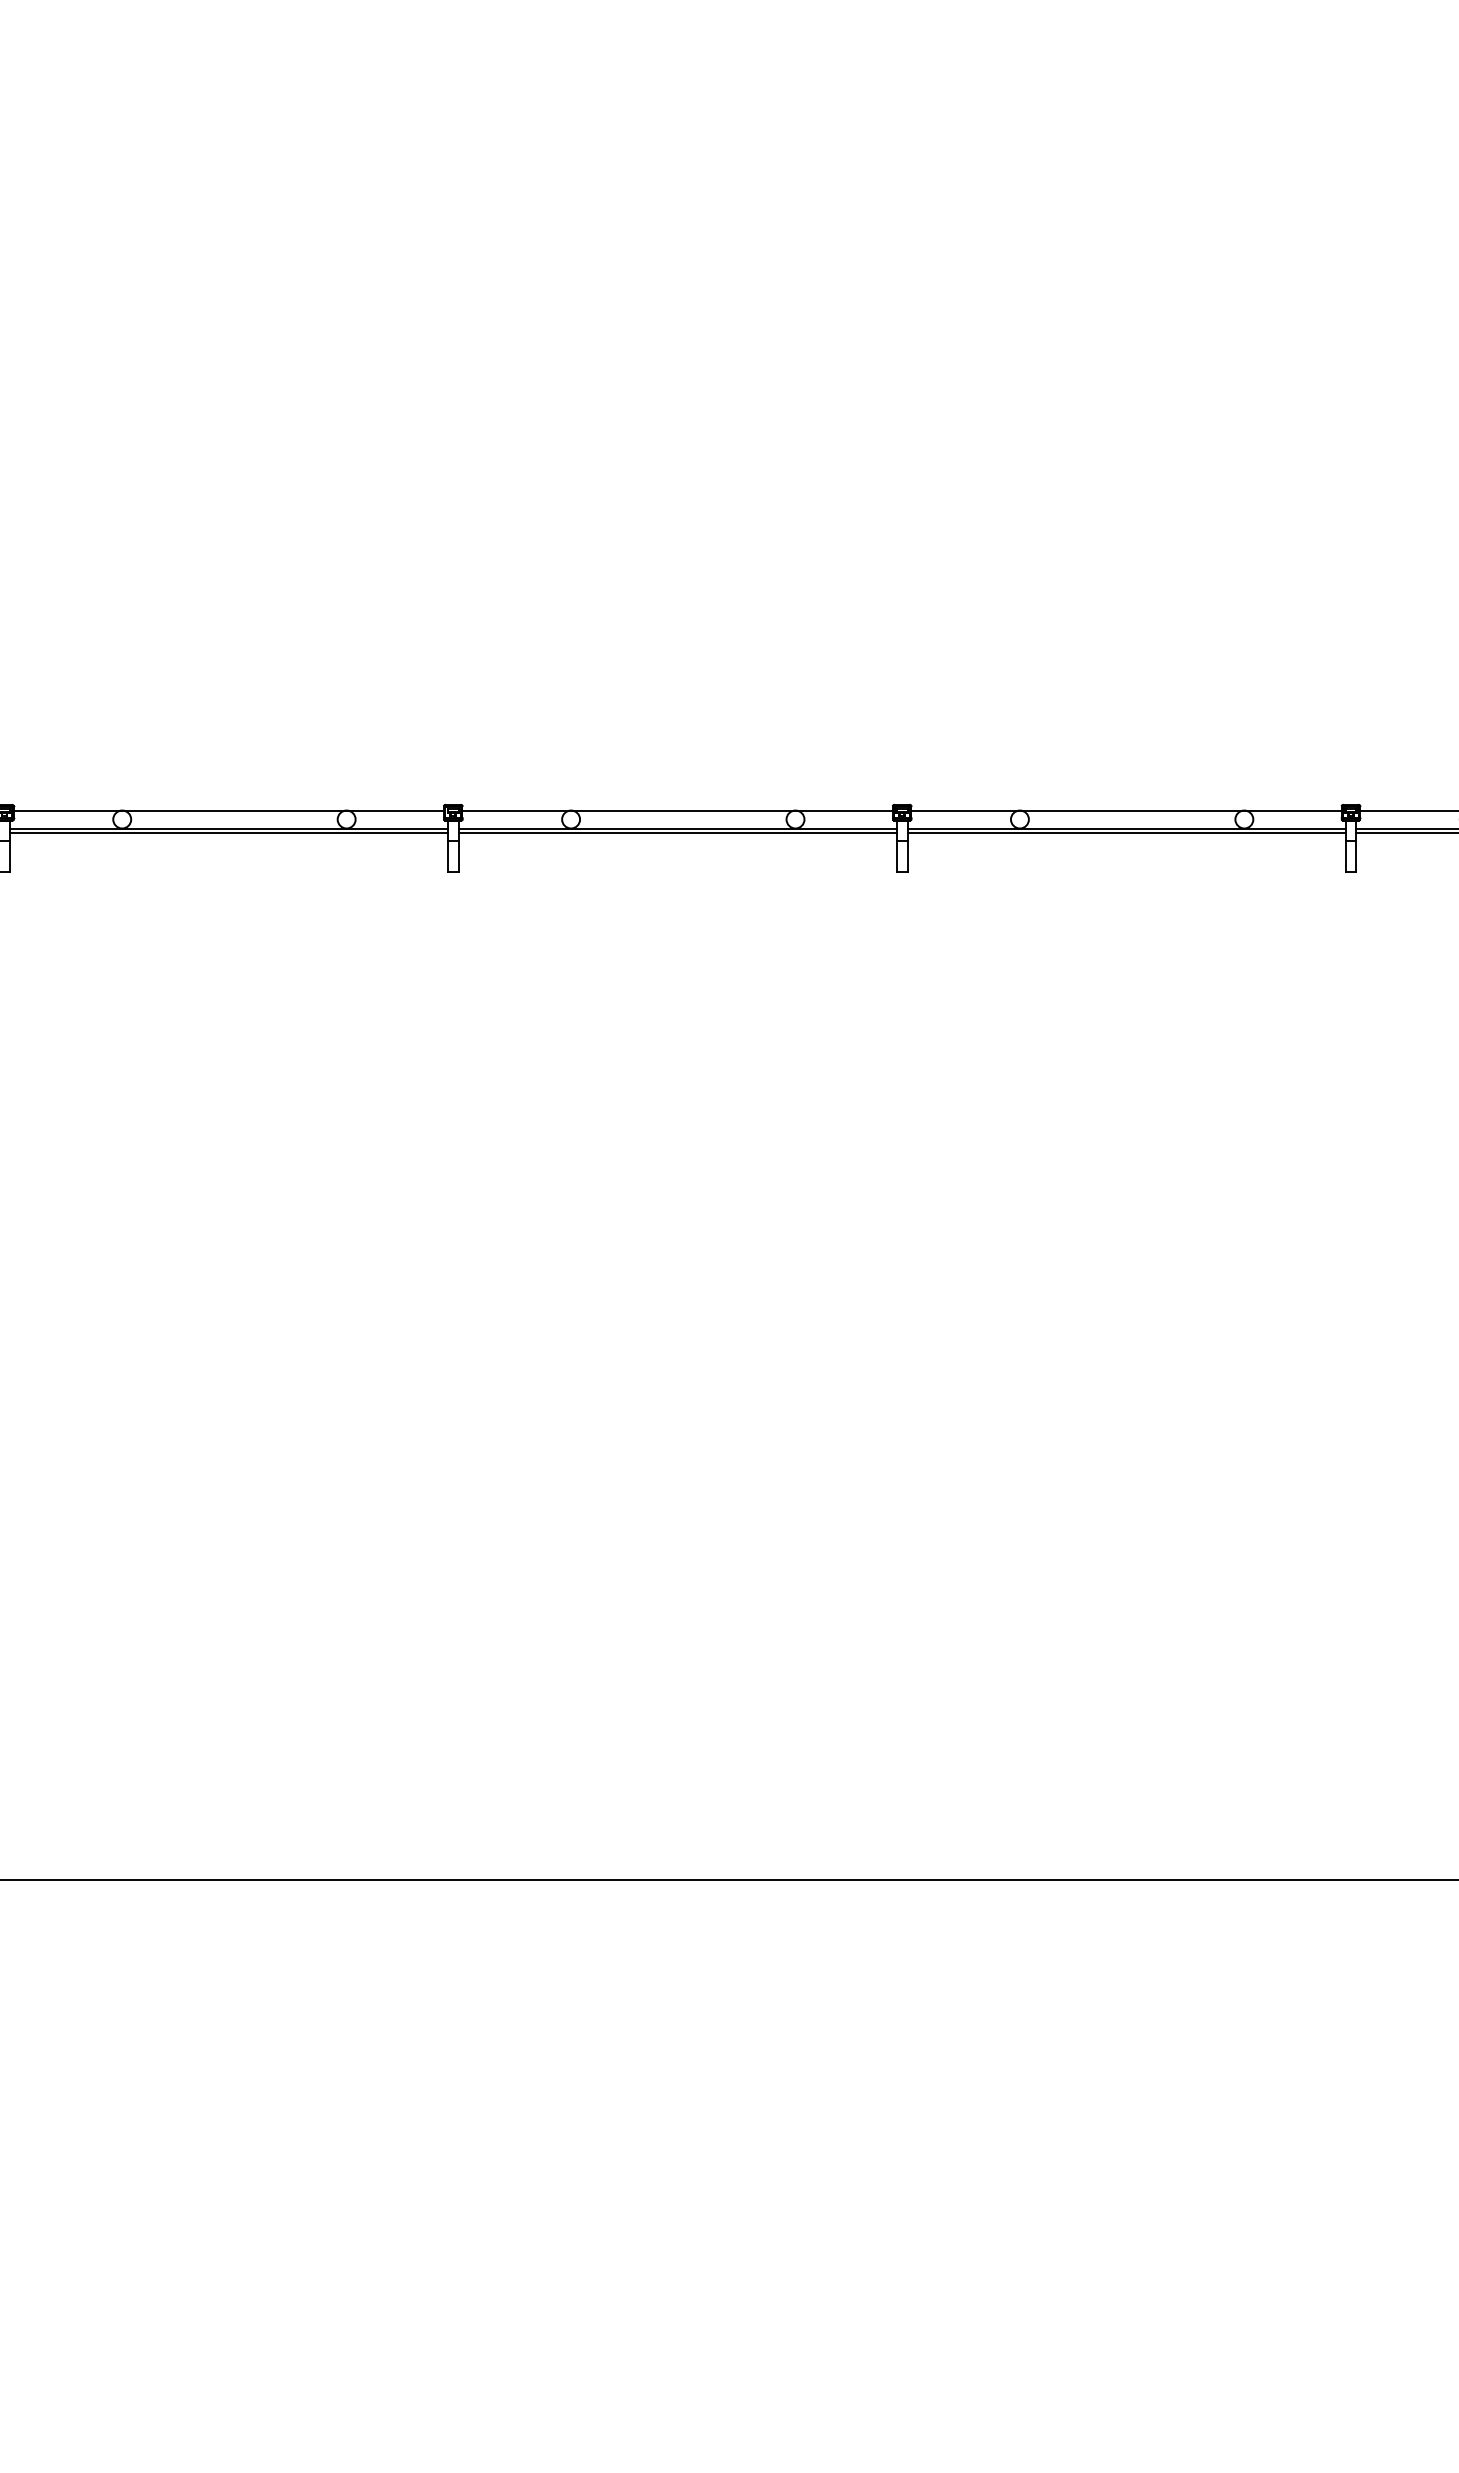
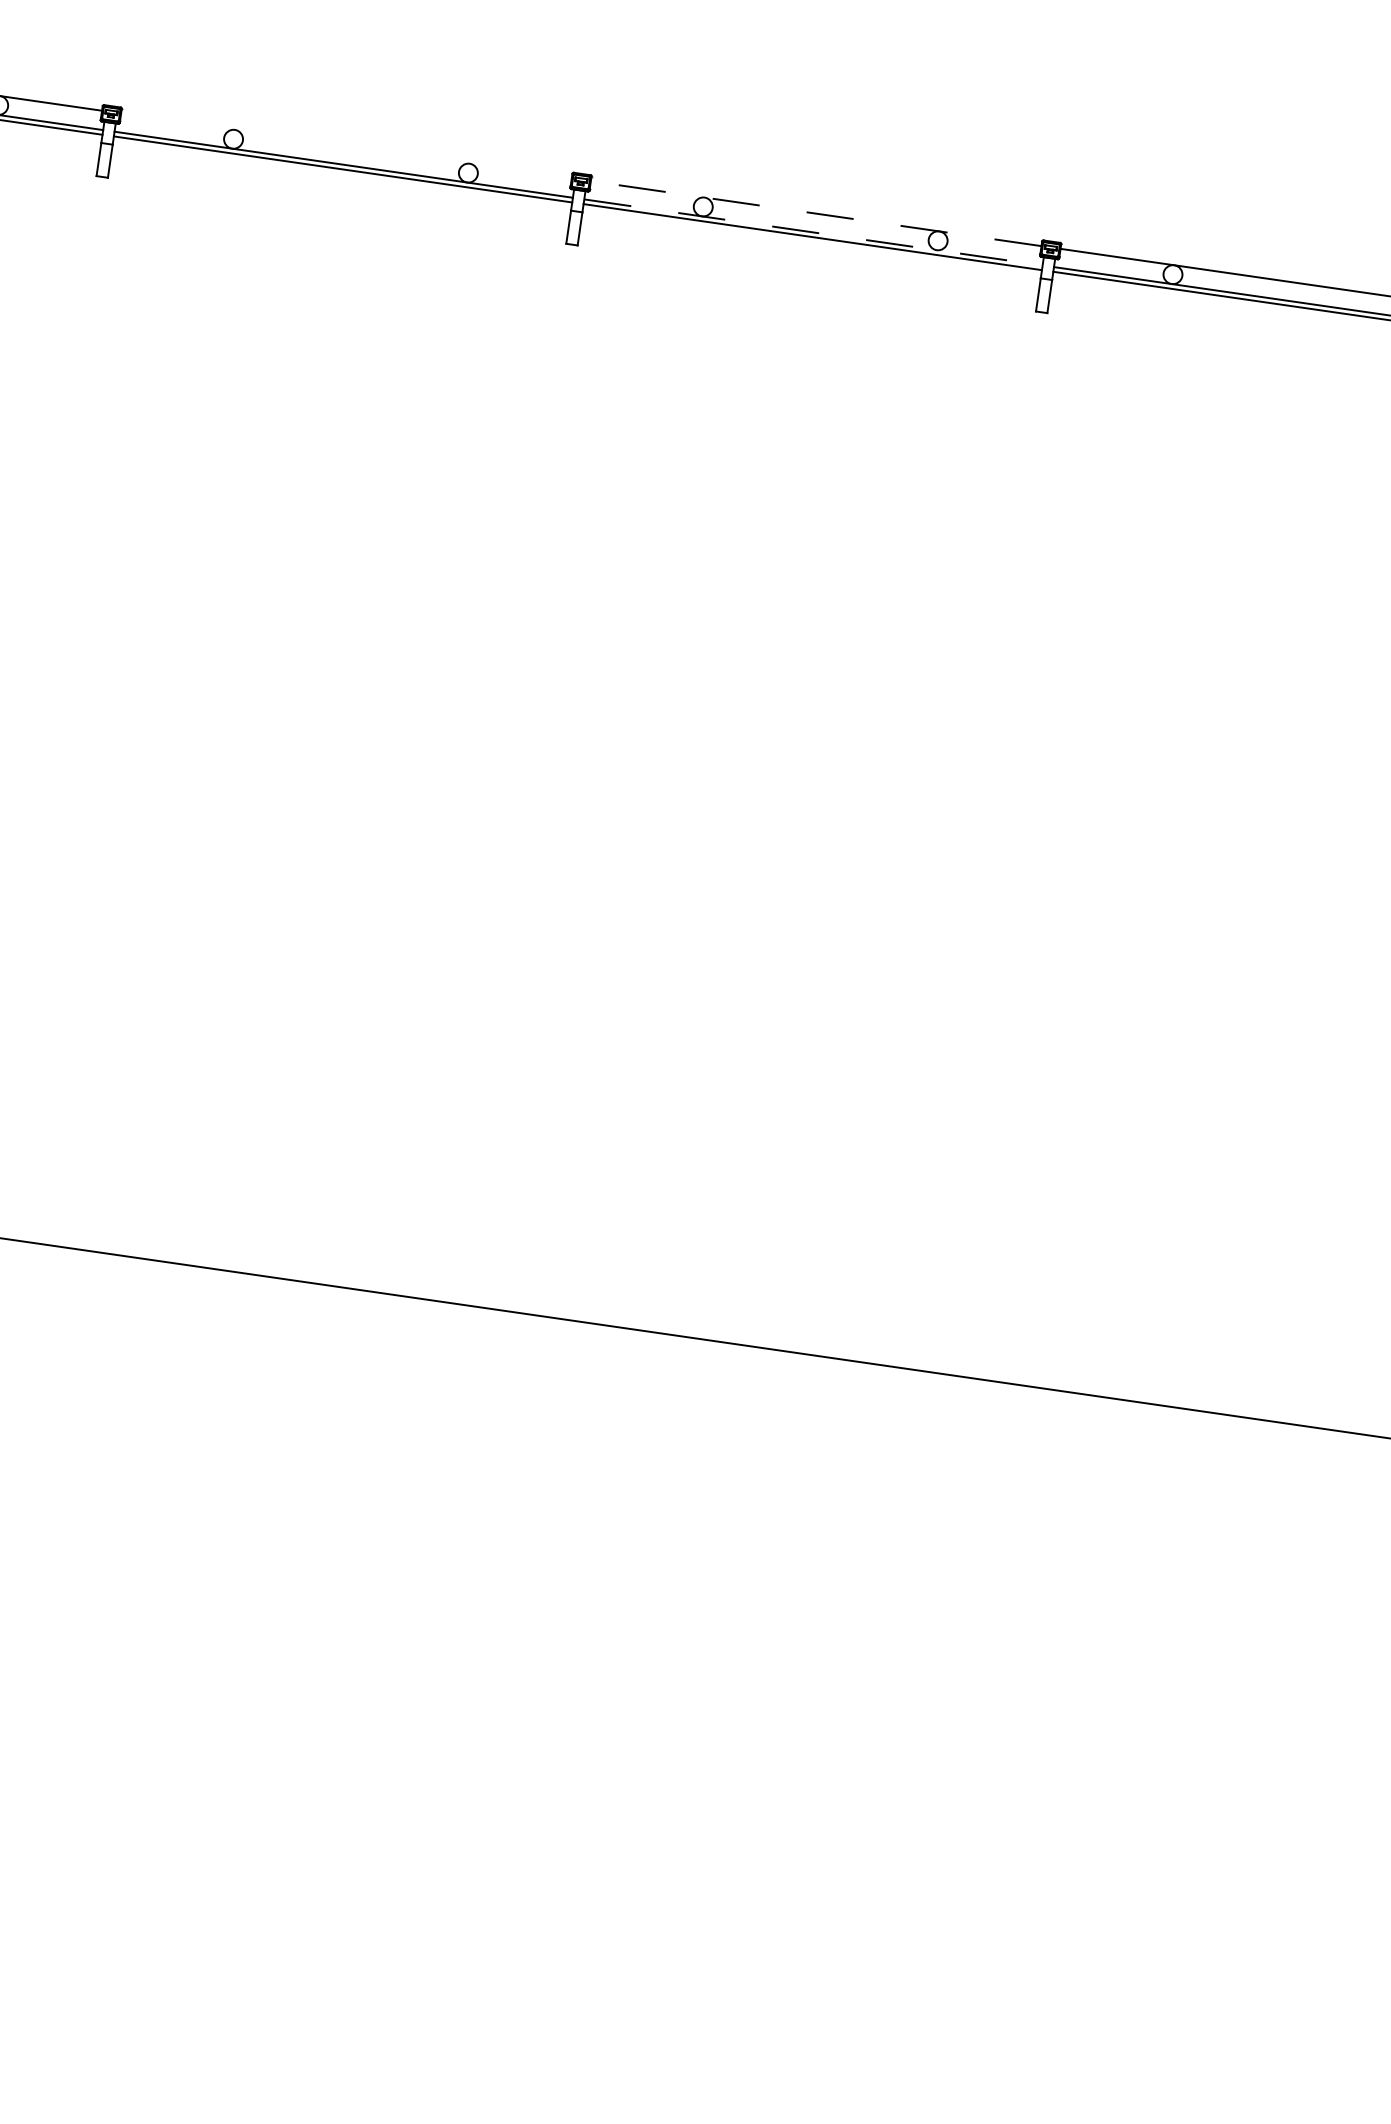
line: (228, 810) -> (346, 145), removed
line: (677, 810) -> (815, 213), solid -> dashed
line: (677, 828) -> (813, 232), solid -> dashed

